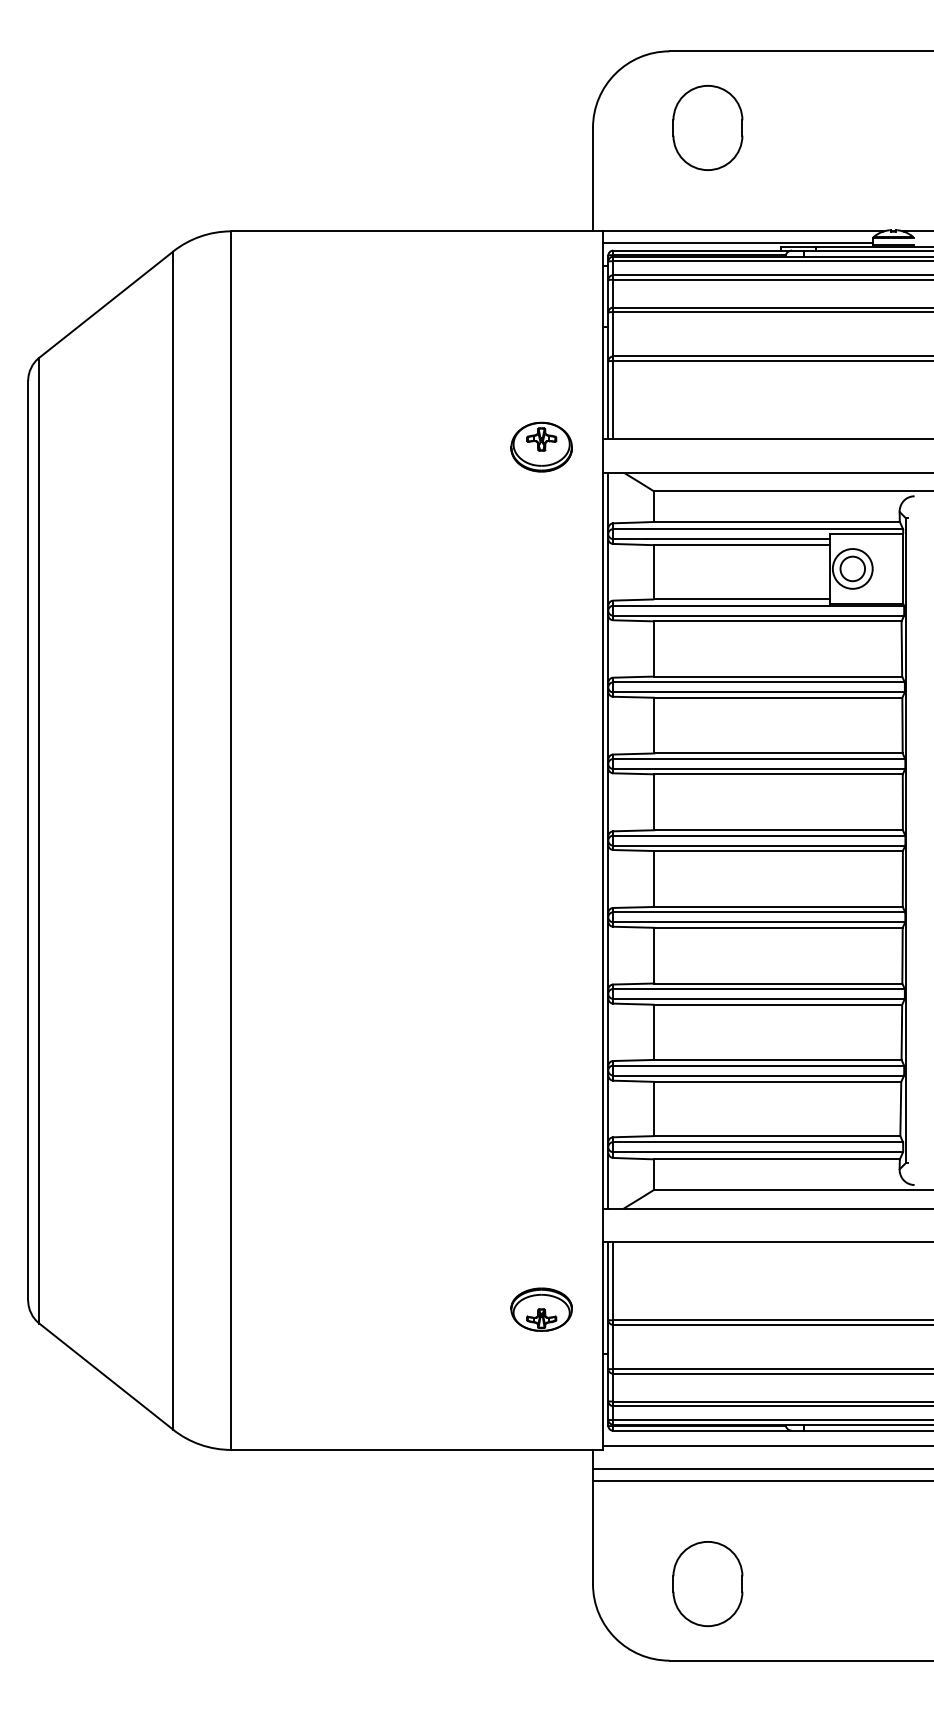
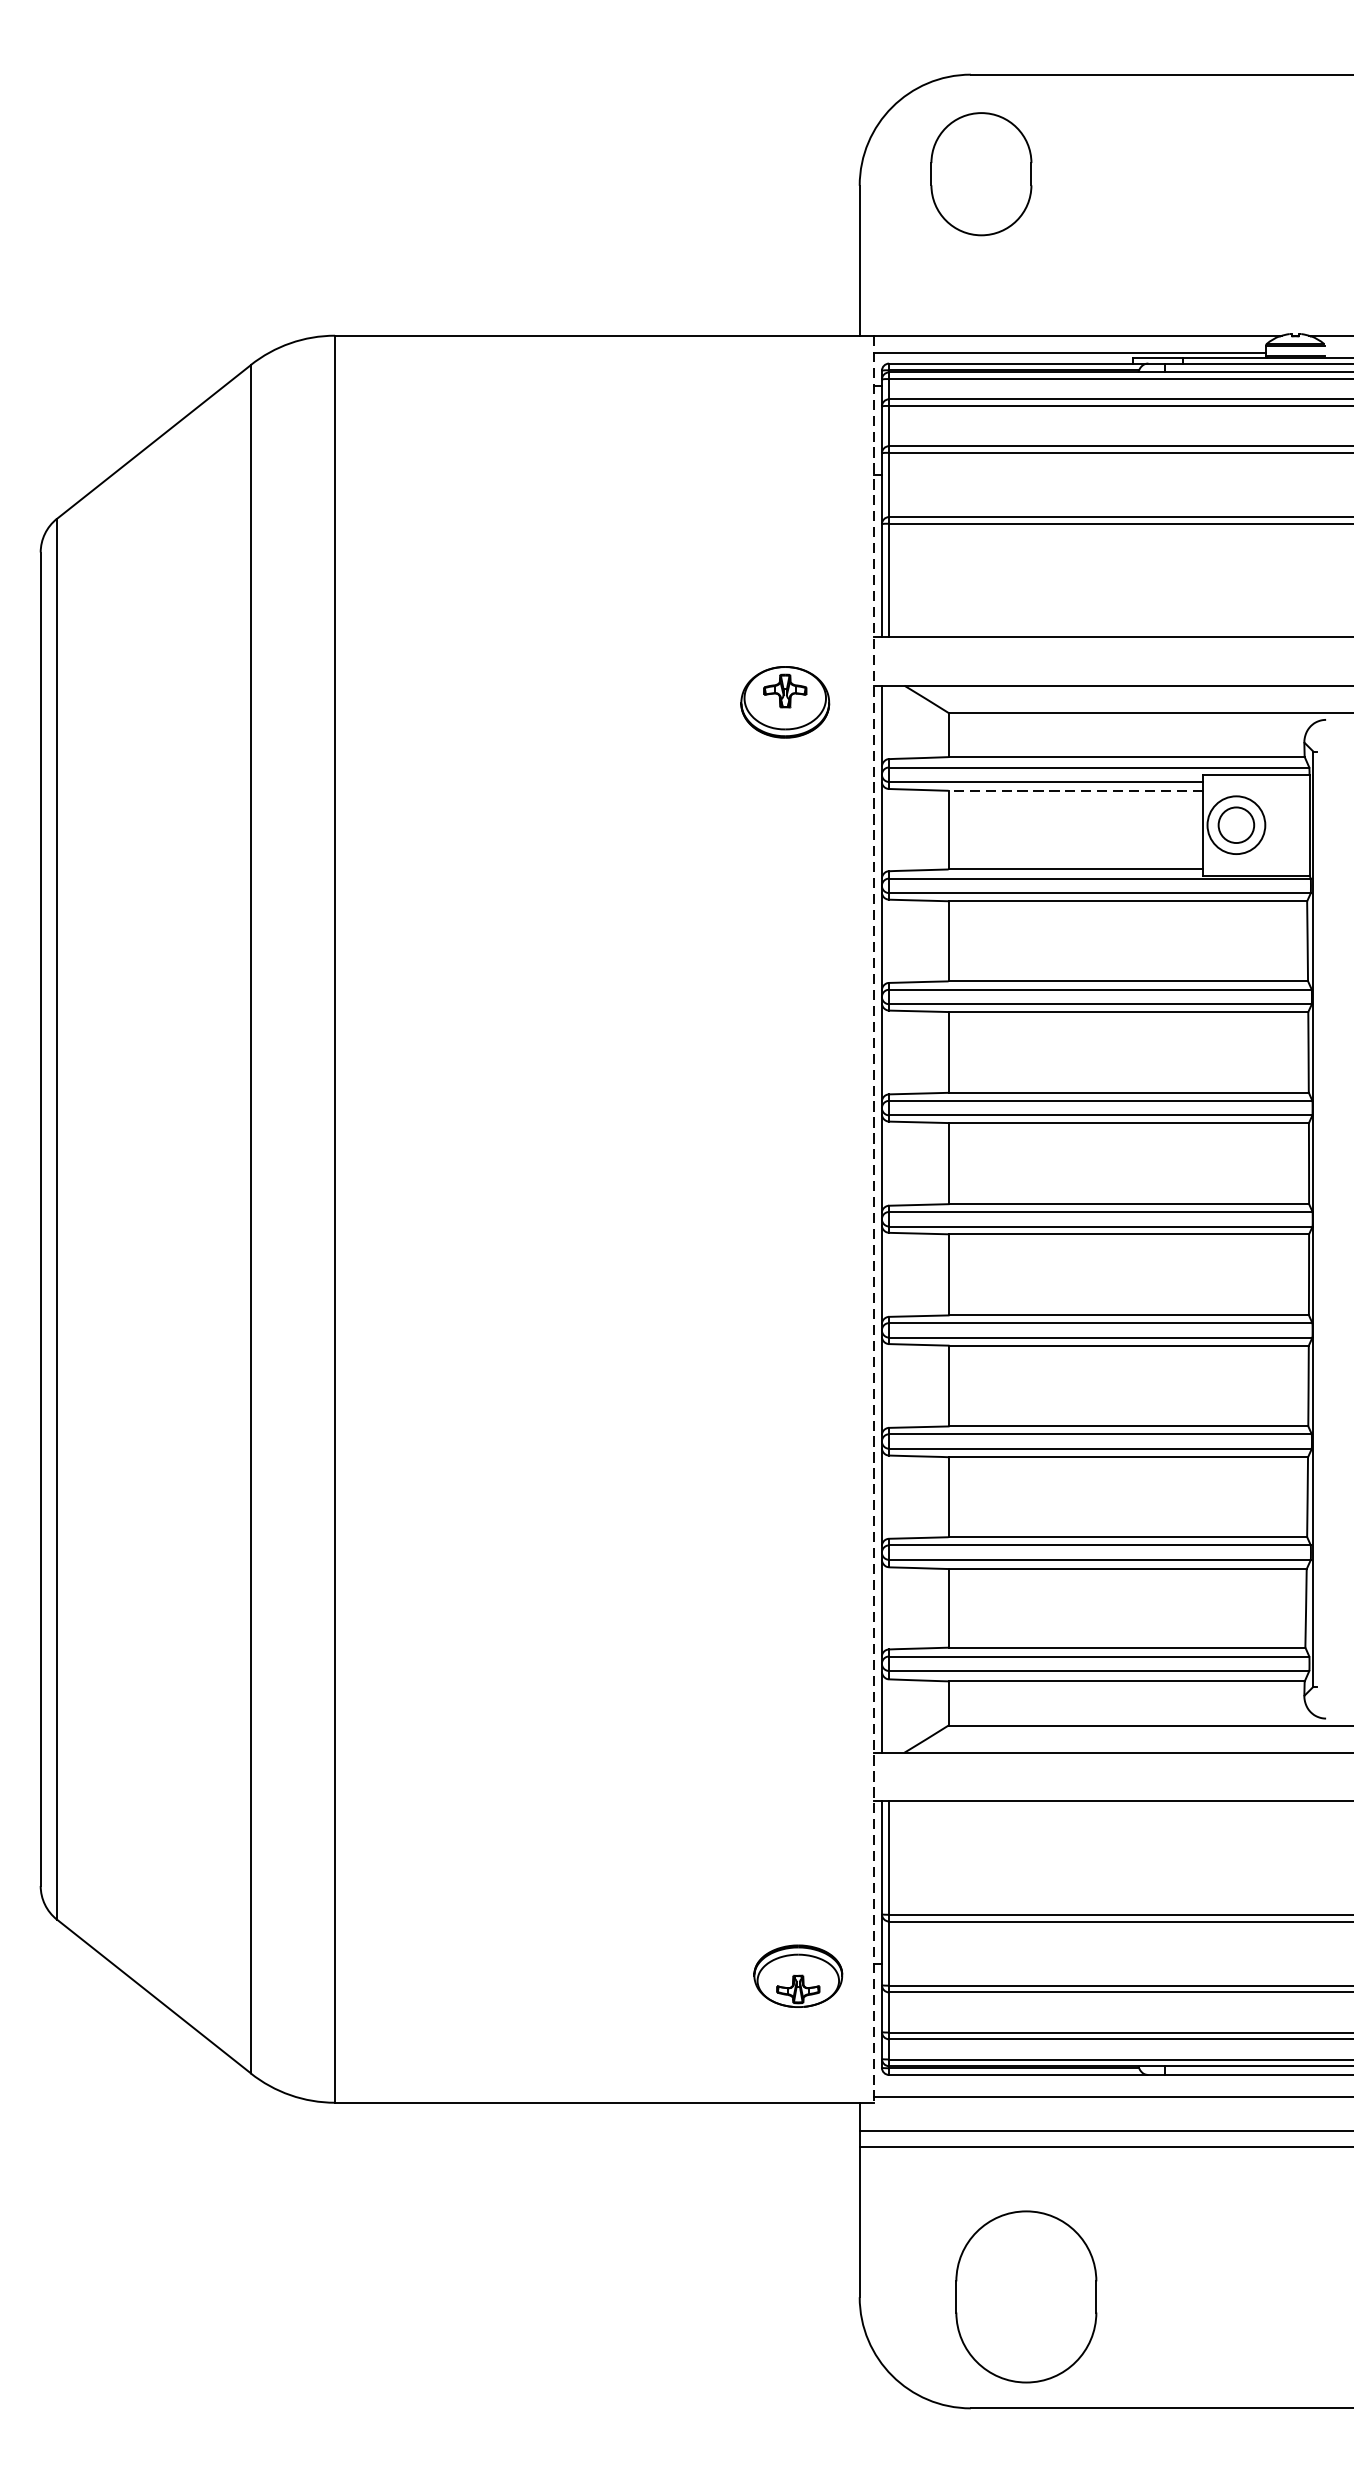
part: (707, 127) -> (980, 173), moved
part: (541, 446) -> (785, 701), moved
line: (742, 545) -> (1076, 791), solid -> dashed
line: (602, 841) -> (873, 1220), solid -> dashed
part: (541, 1309) -> (798, 1975), moved
part: (707, 1584) -> (1025, 2297), size x1.4

